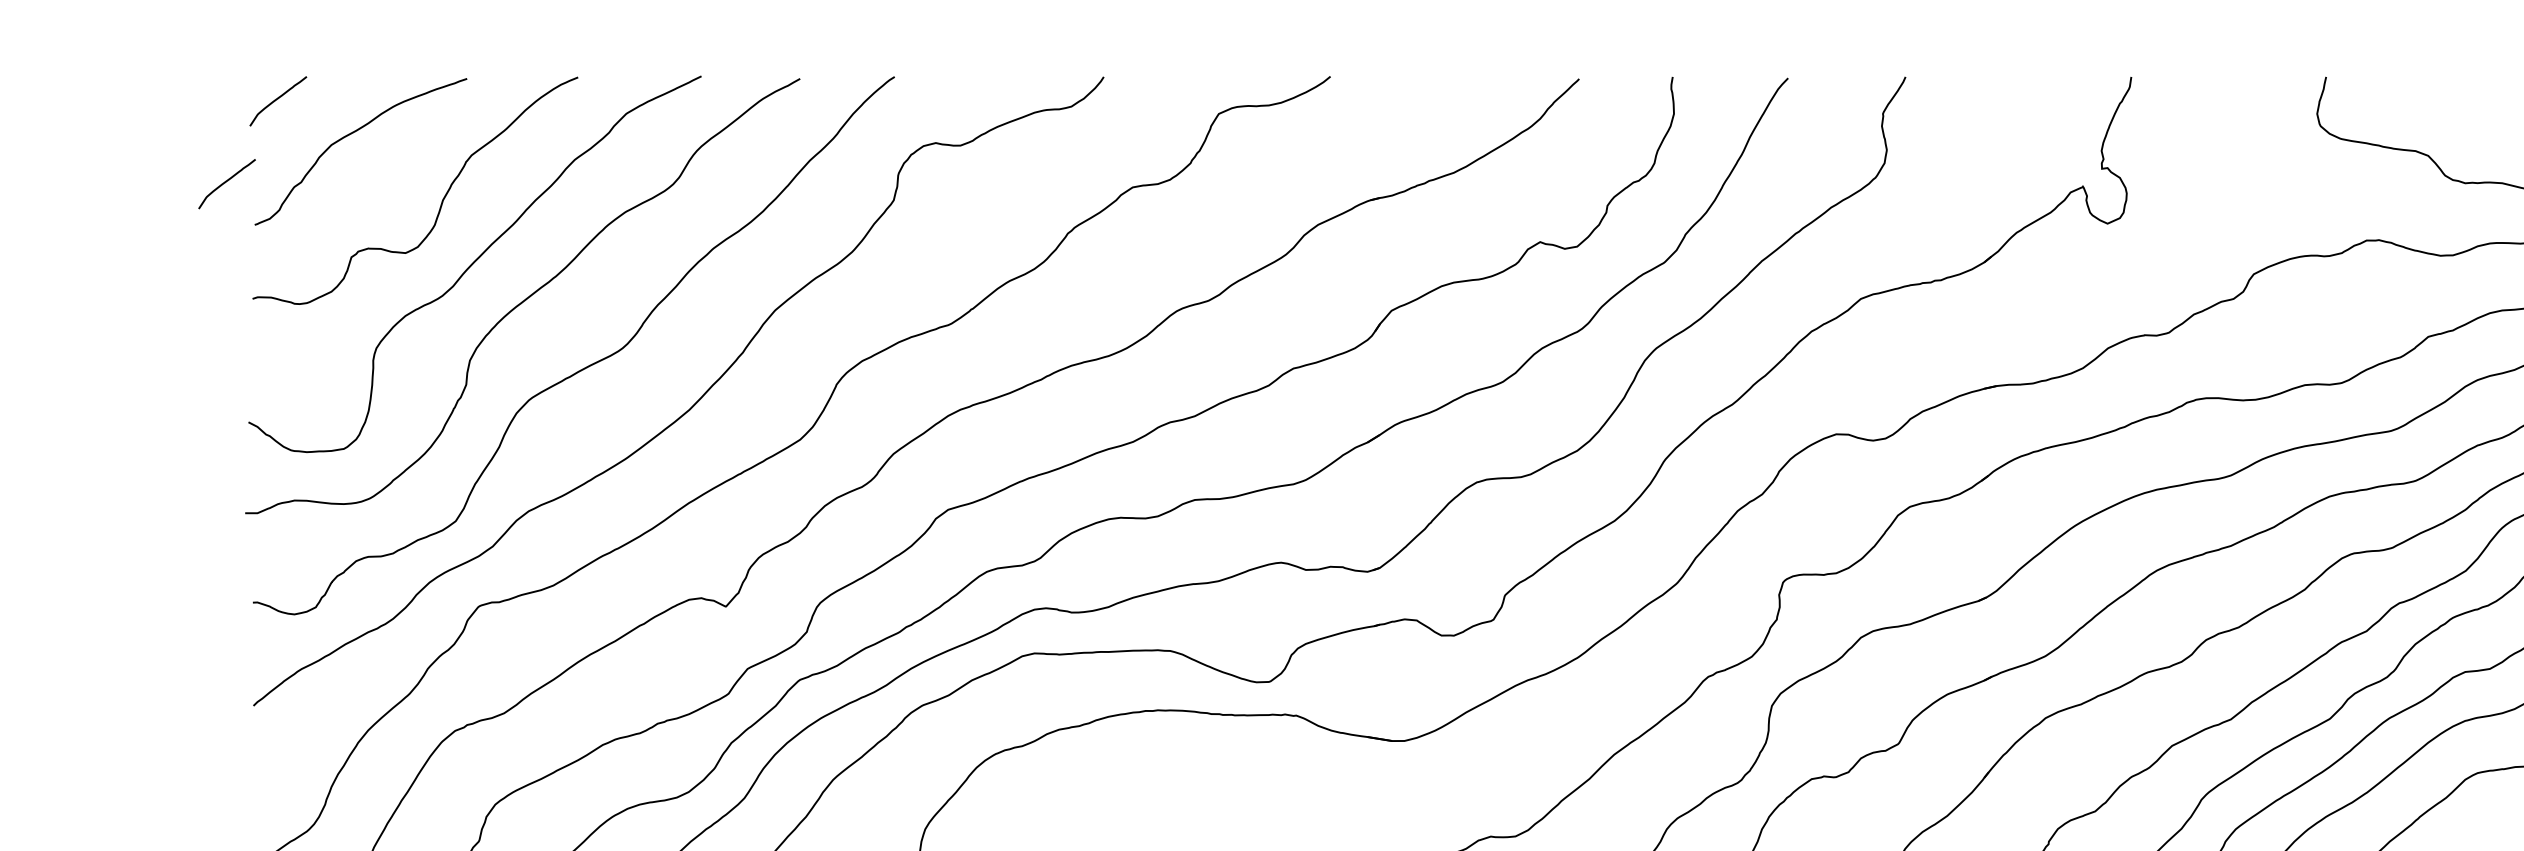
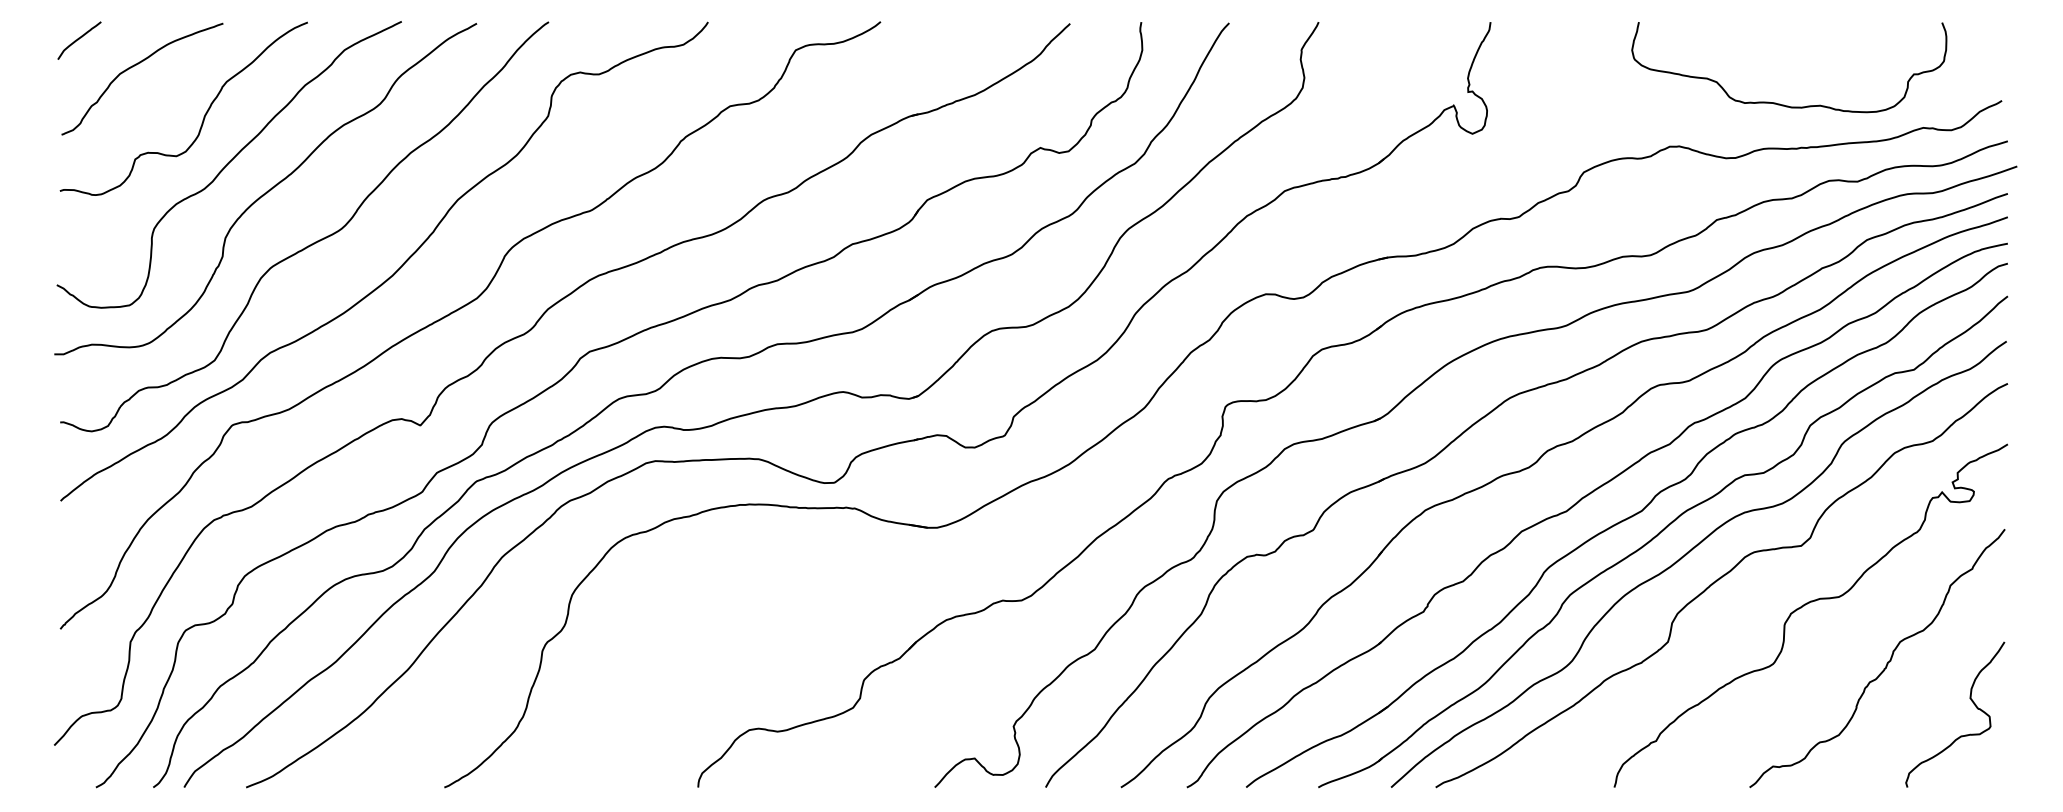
curve: (227, 182) -> (40, 102), removed

